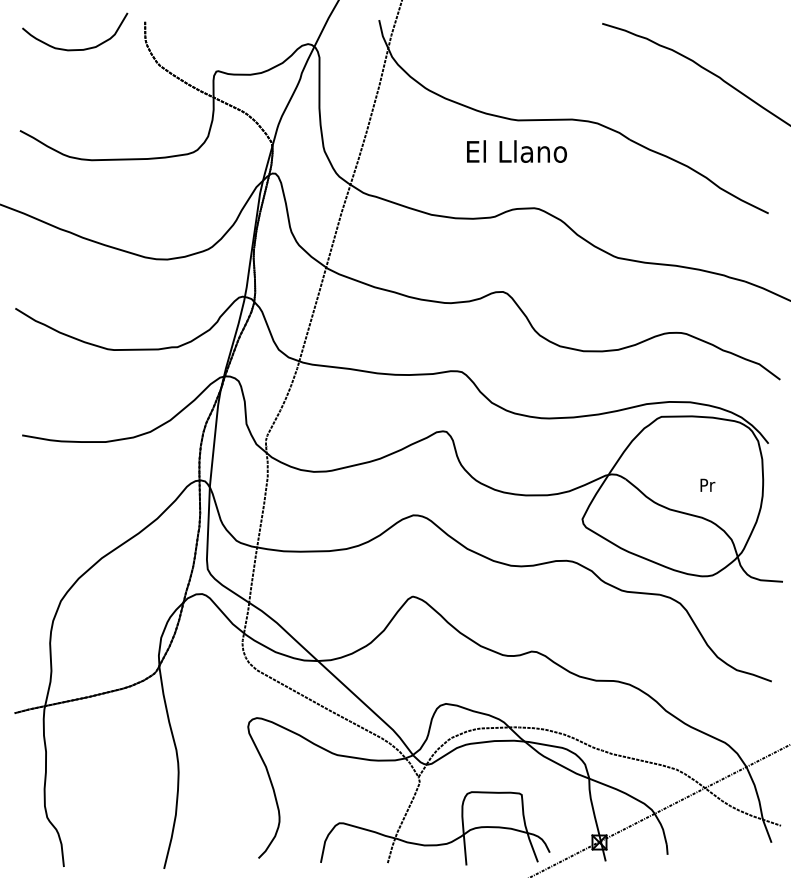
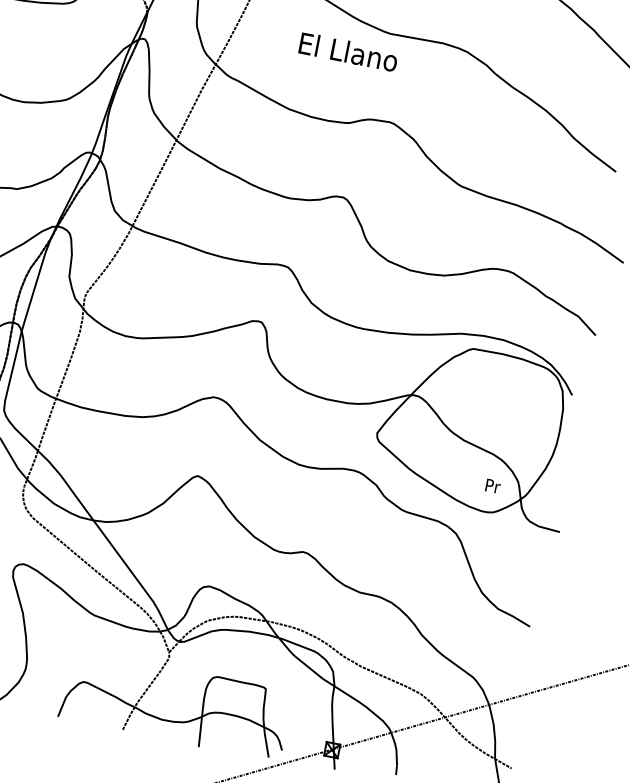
text: (516, 151) -> (348, 51), moved
text: (707, 484) -> (492, 485), moved

